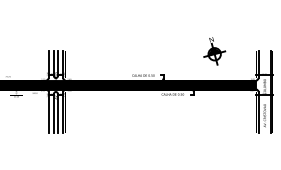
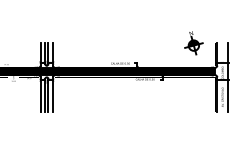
part: (214, 51) -> (193, 43), moved

